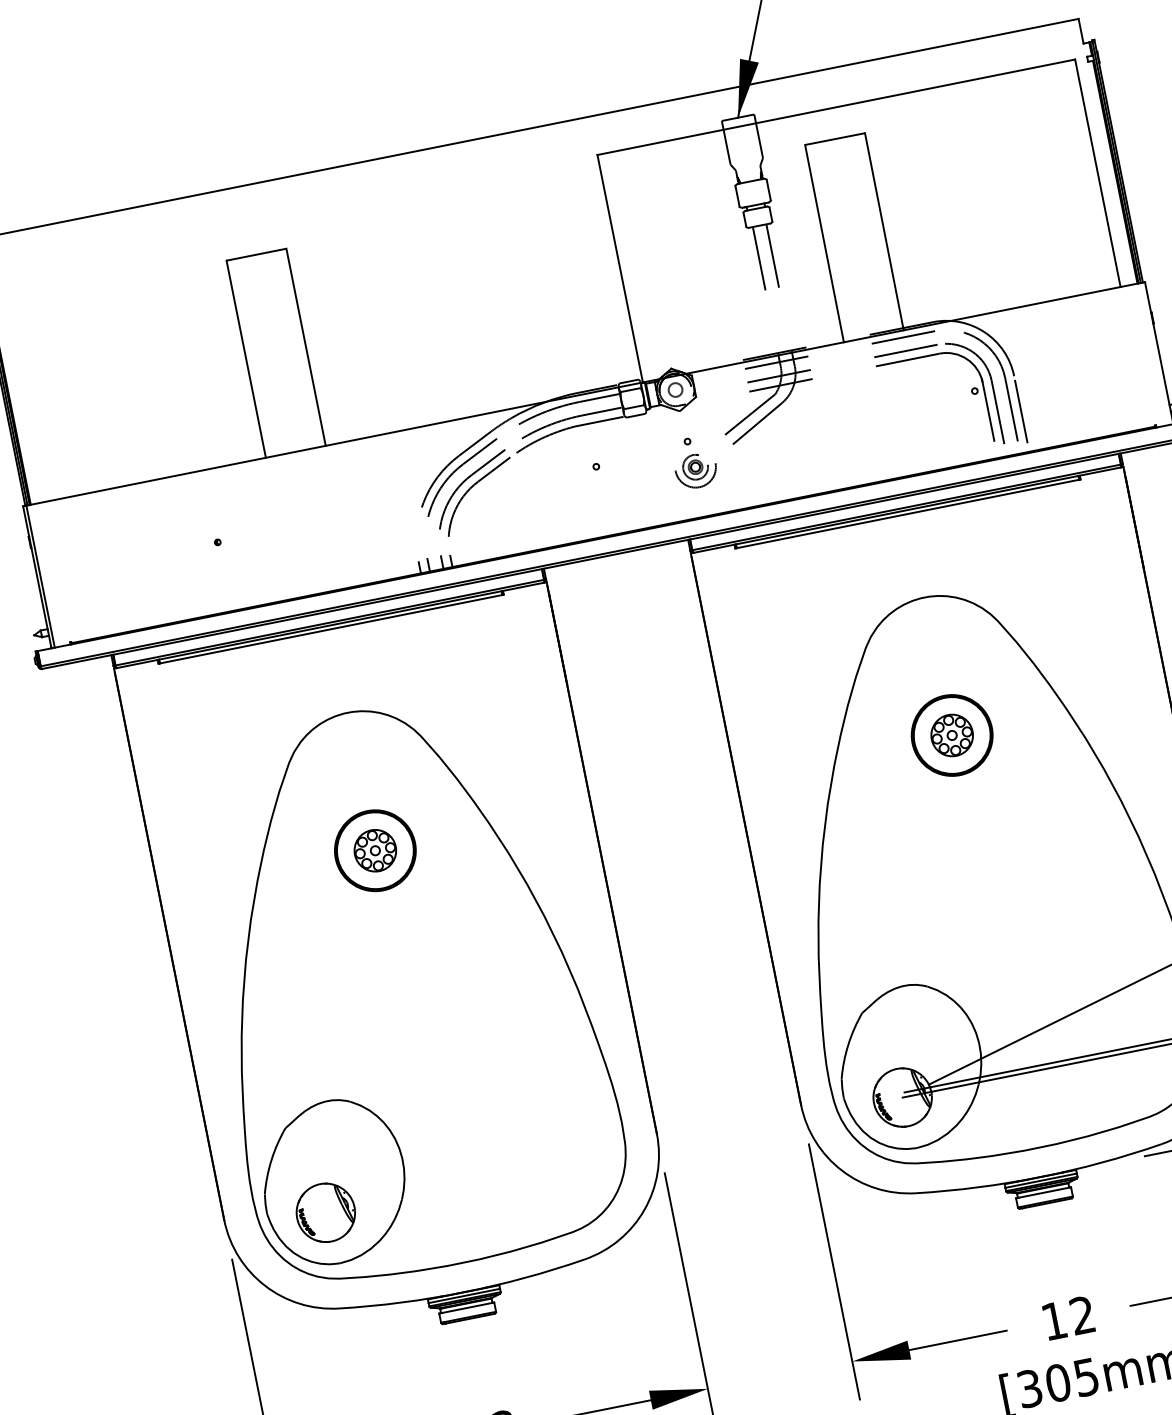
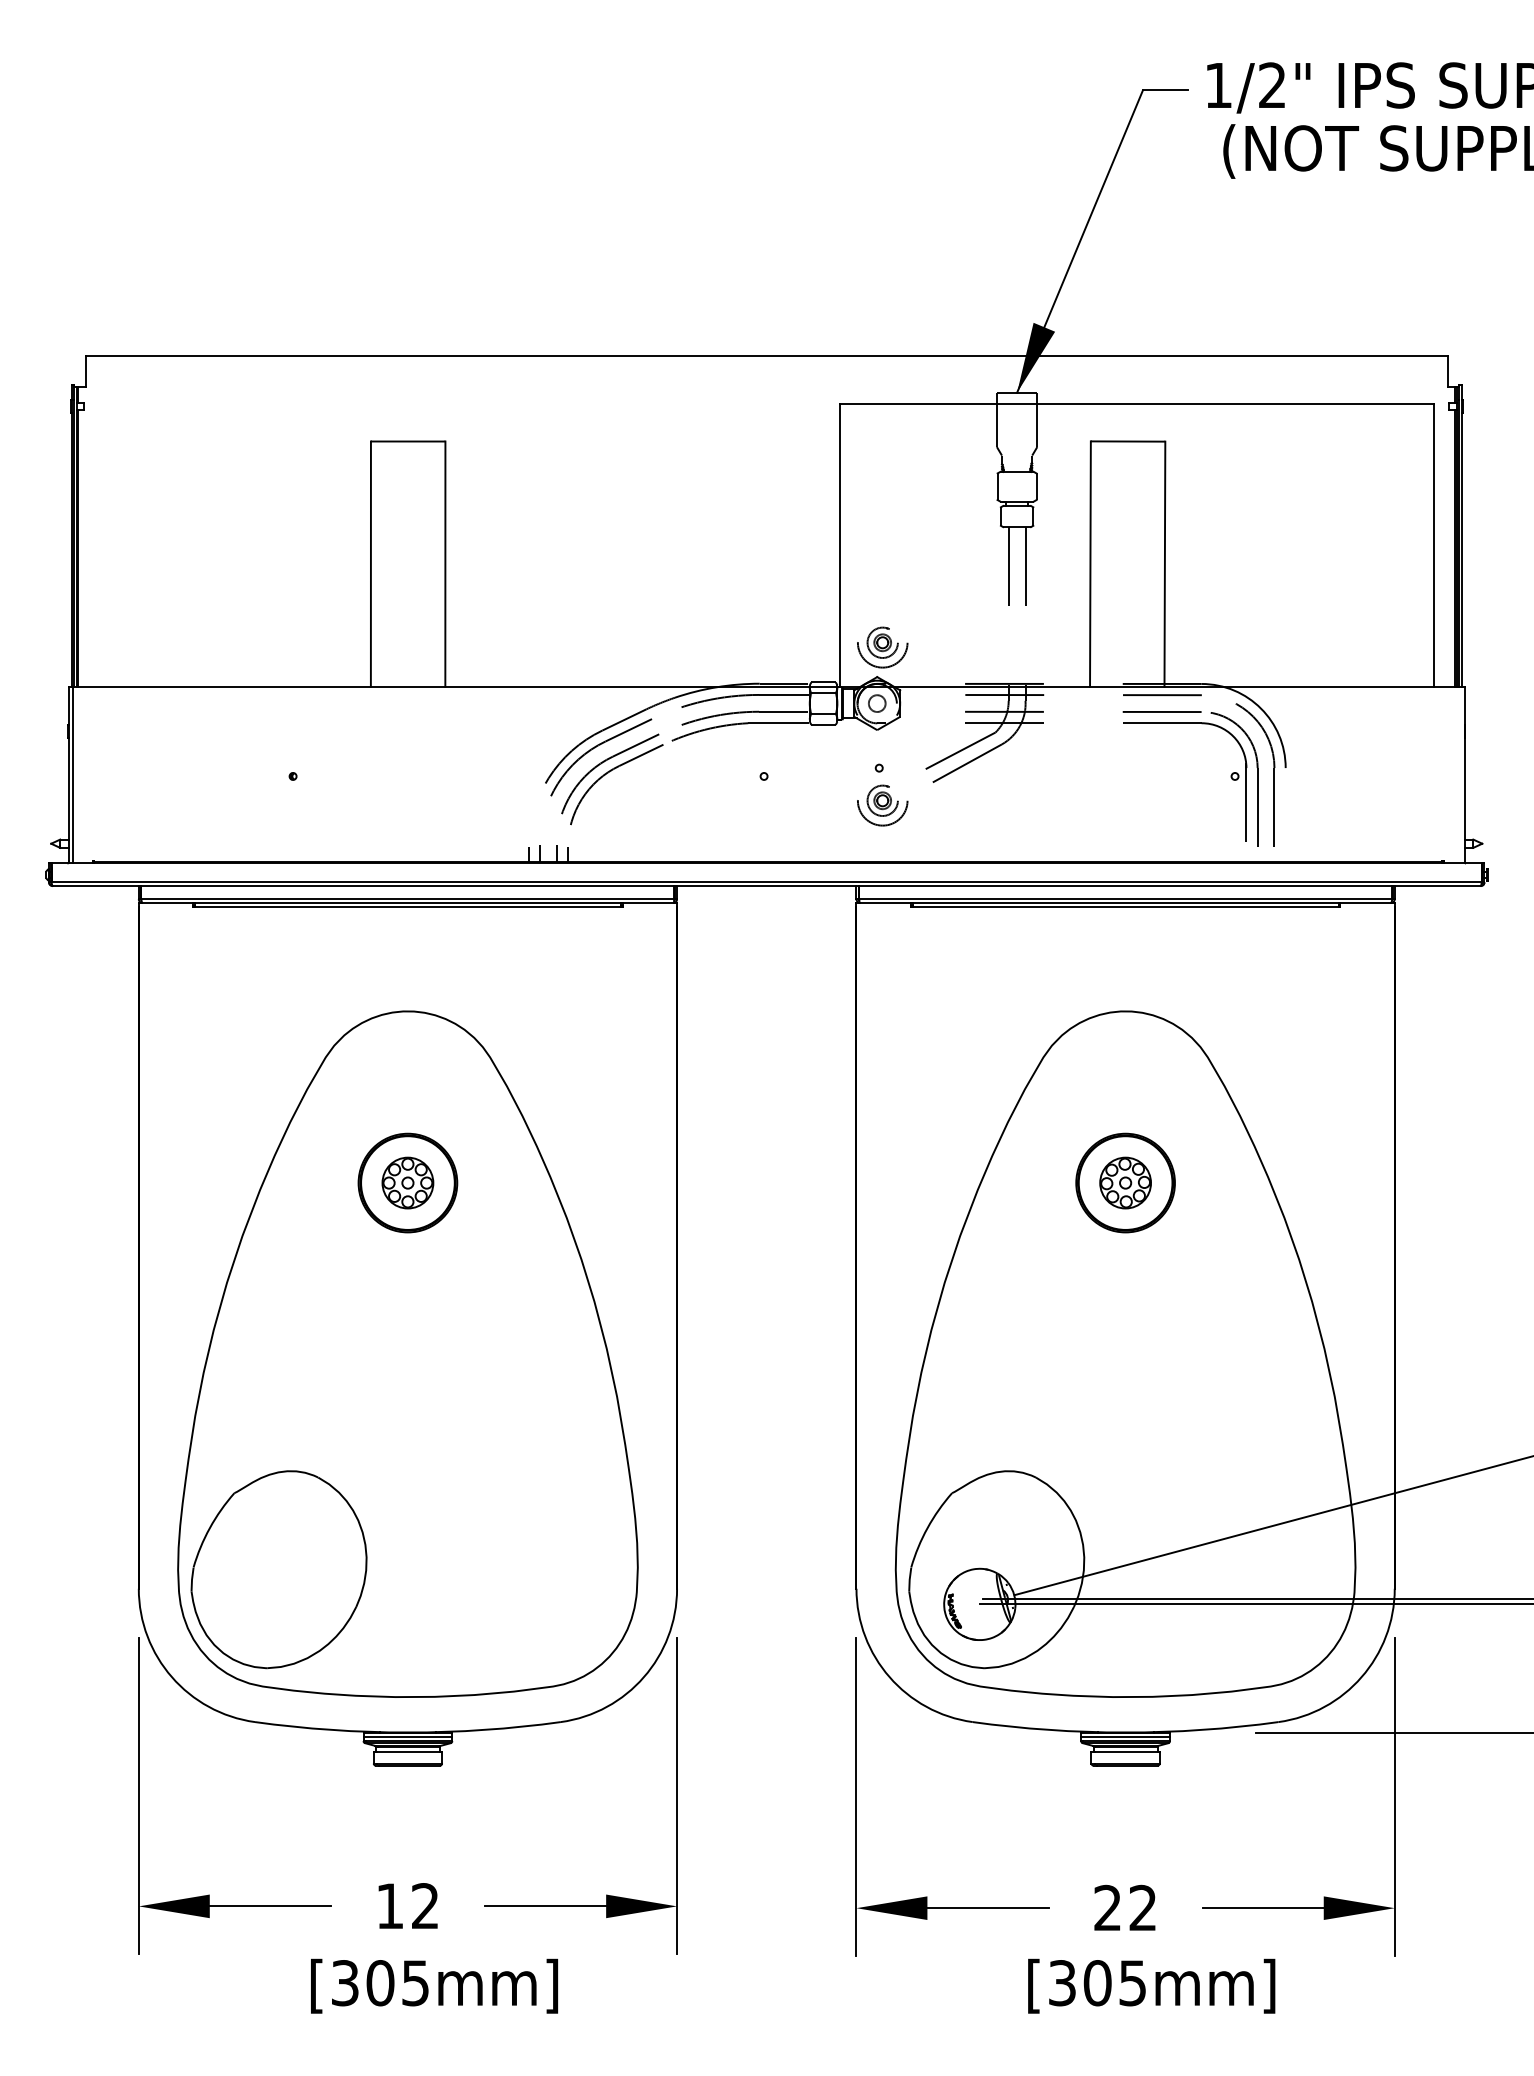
part: (670, 344) -> (882, 647), added
line: (1021, 416) -> (1285, 817), removed
part: (325, 1212) -> (261, 1603), removed
text: (1053, 1320) -> (1107, 1907), 12 -> 22

